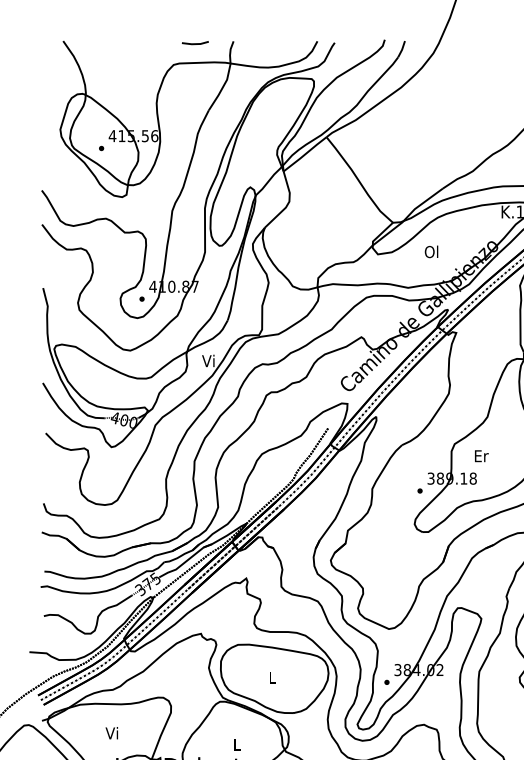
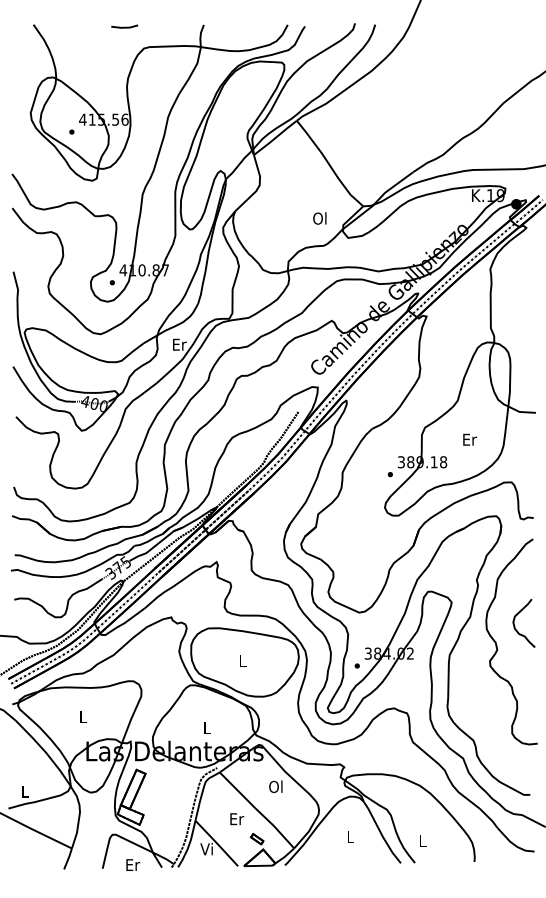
line: (195, 42) -> (124, 26), moved
text: (431, 251) -> (319, 218), moved
text: (209, 360) -> (179, 344), Vi -> Er
text: (482, 455) -> (470, 439), moved
text: (112, 732) -> (82, 716), Vi -> L

